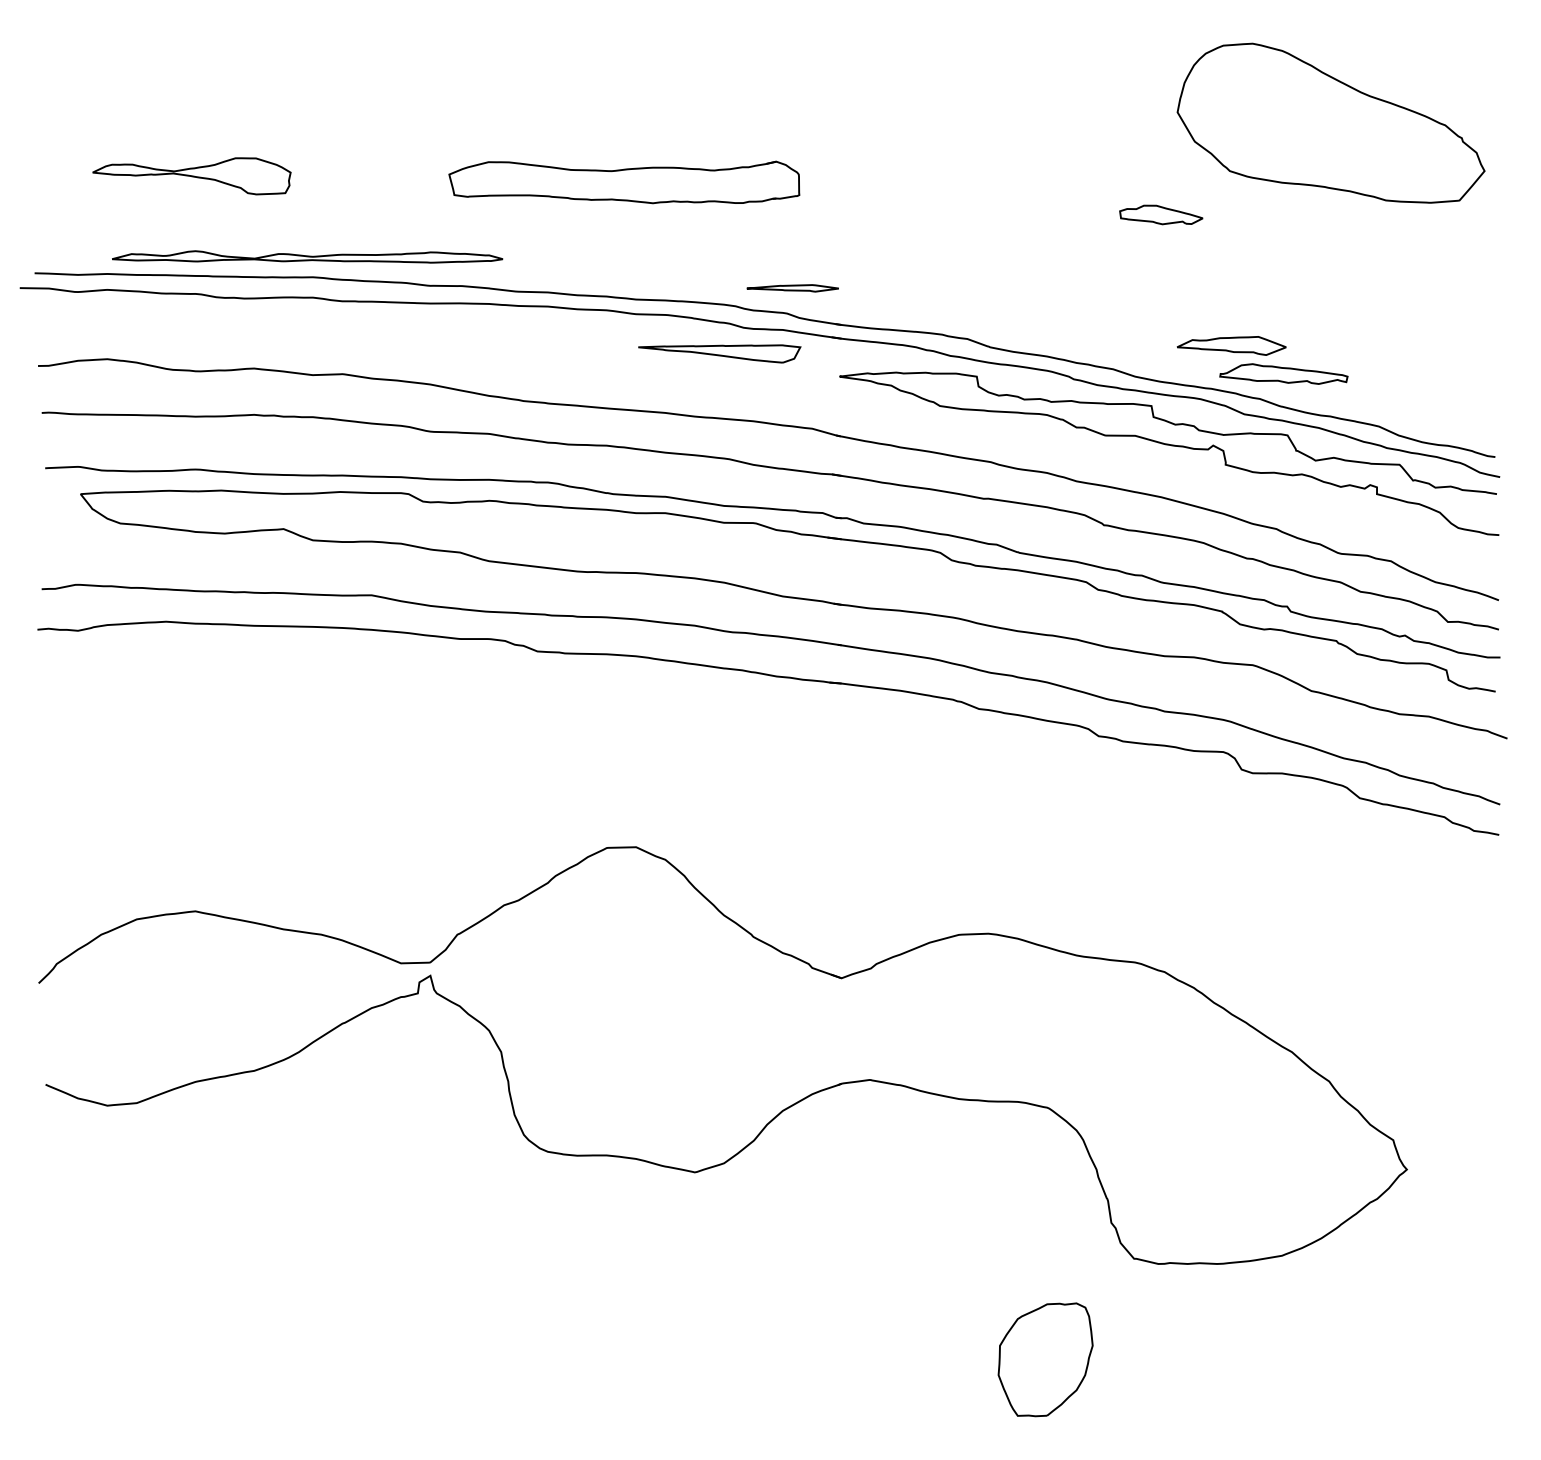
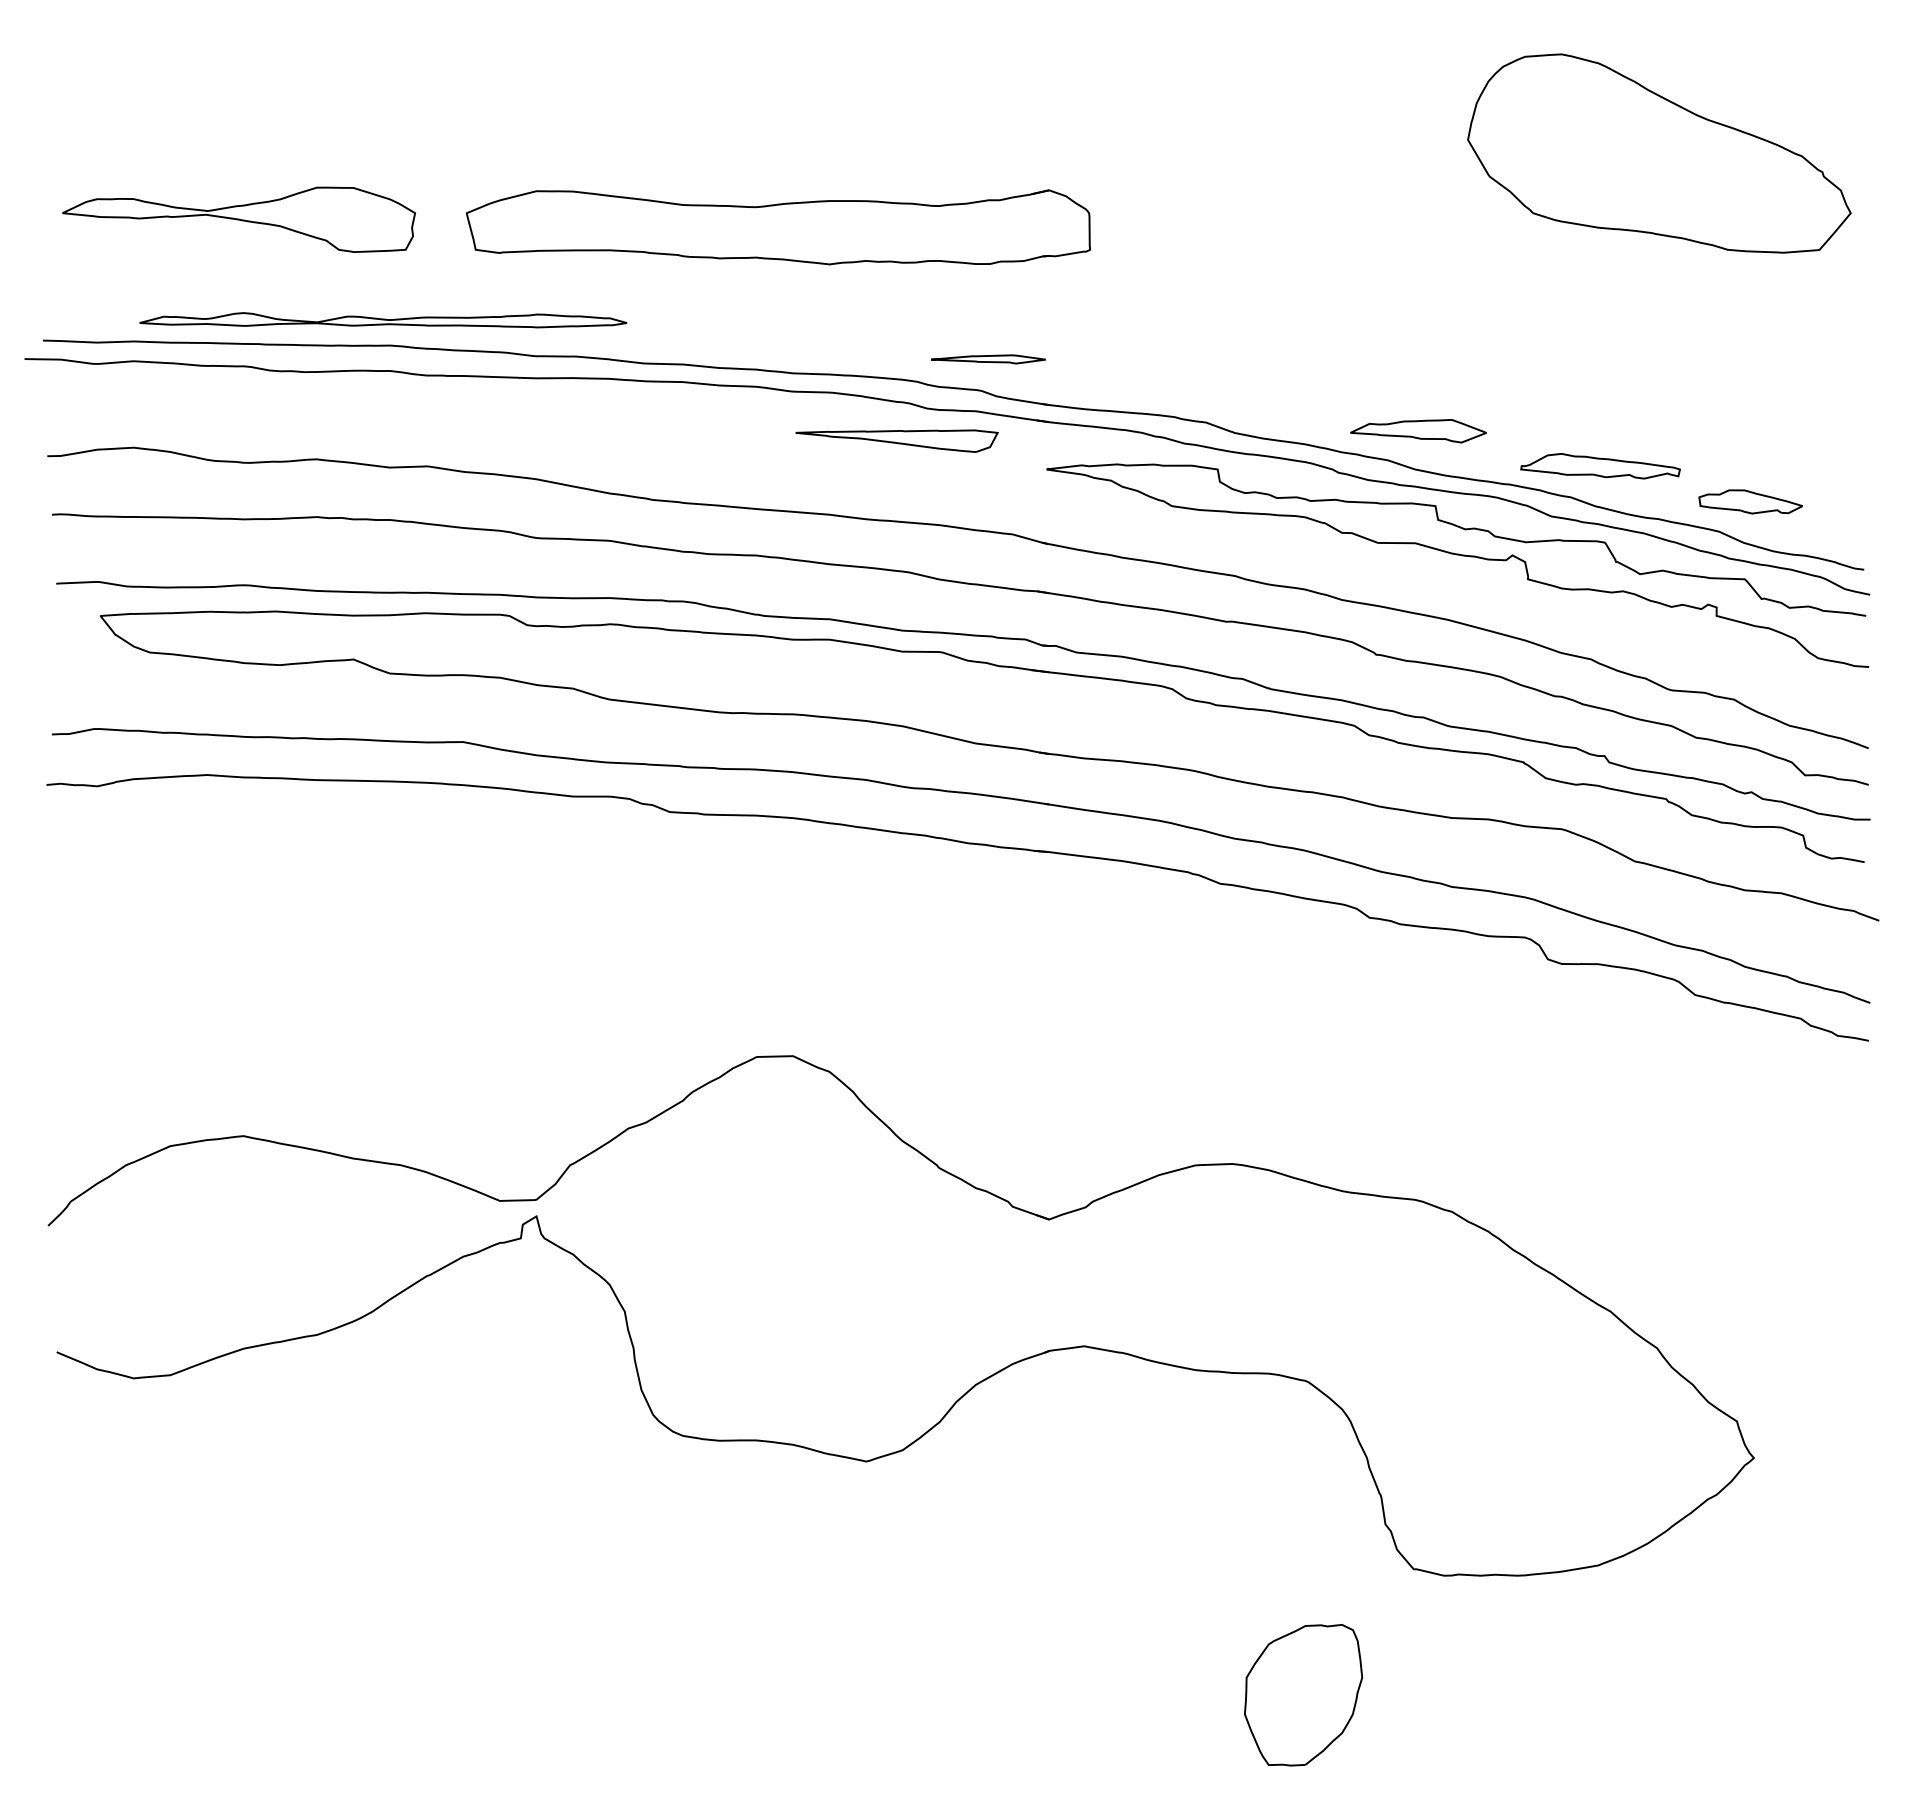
part: (191, 176) -> (238, 219), size x1.43
part: (623, 182) -> (777, 227), size x1.43
part: (1161, 214) -> (1750, 501), moved
part: (1231, 346) -> (1418, 431), moved

